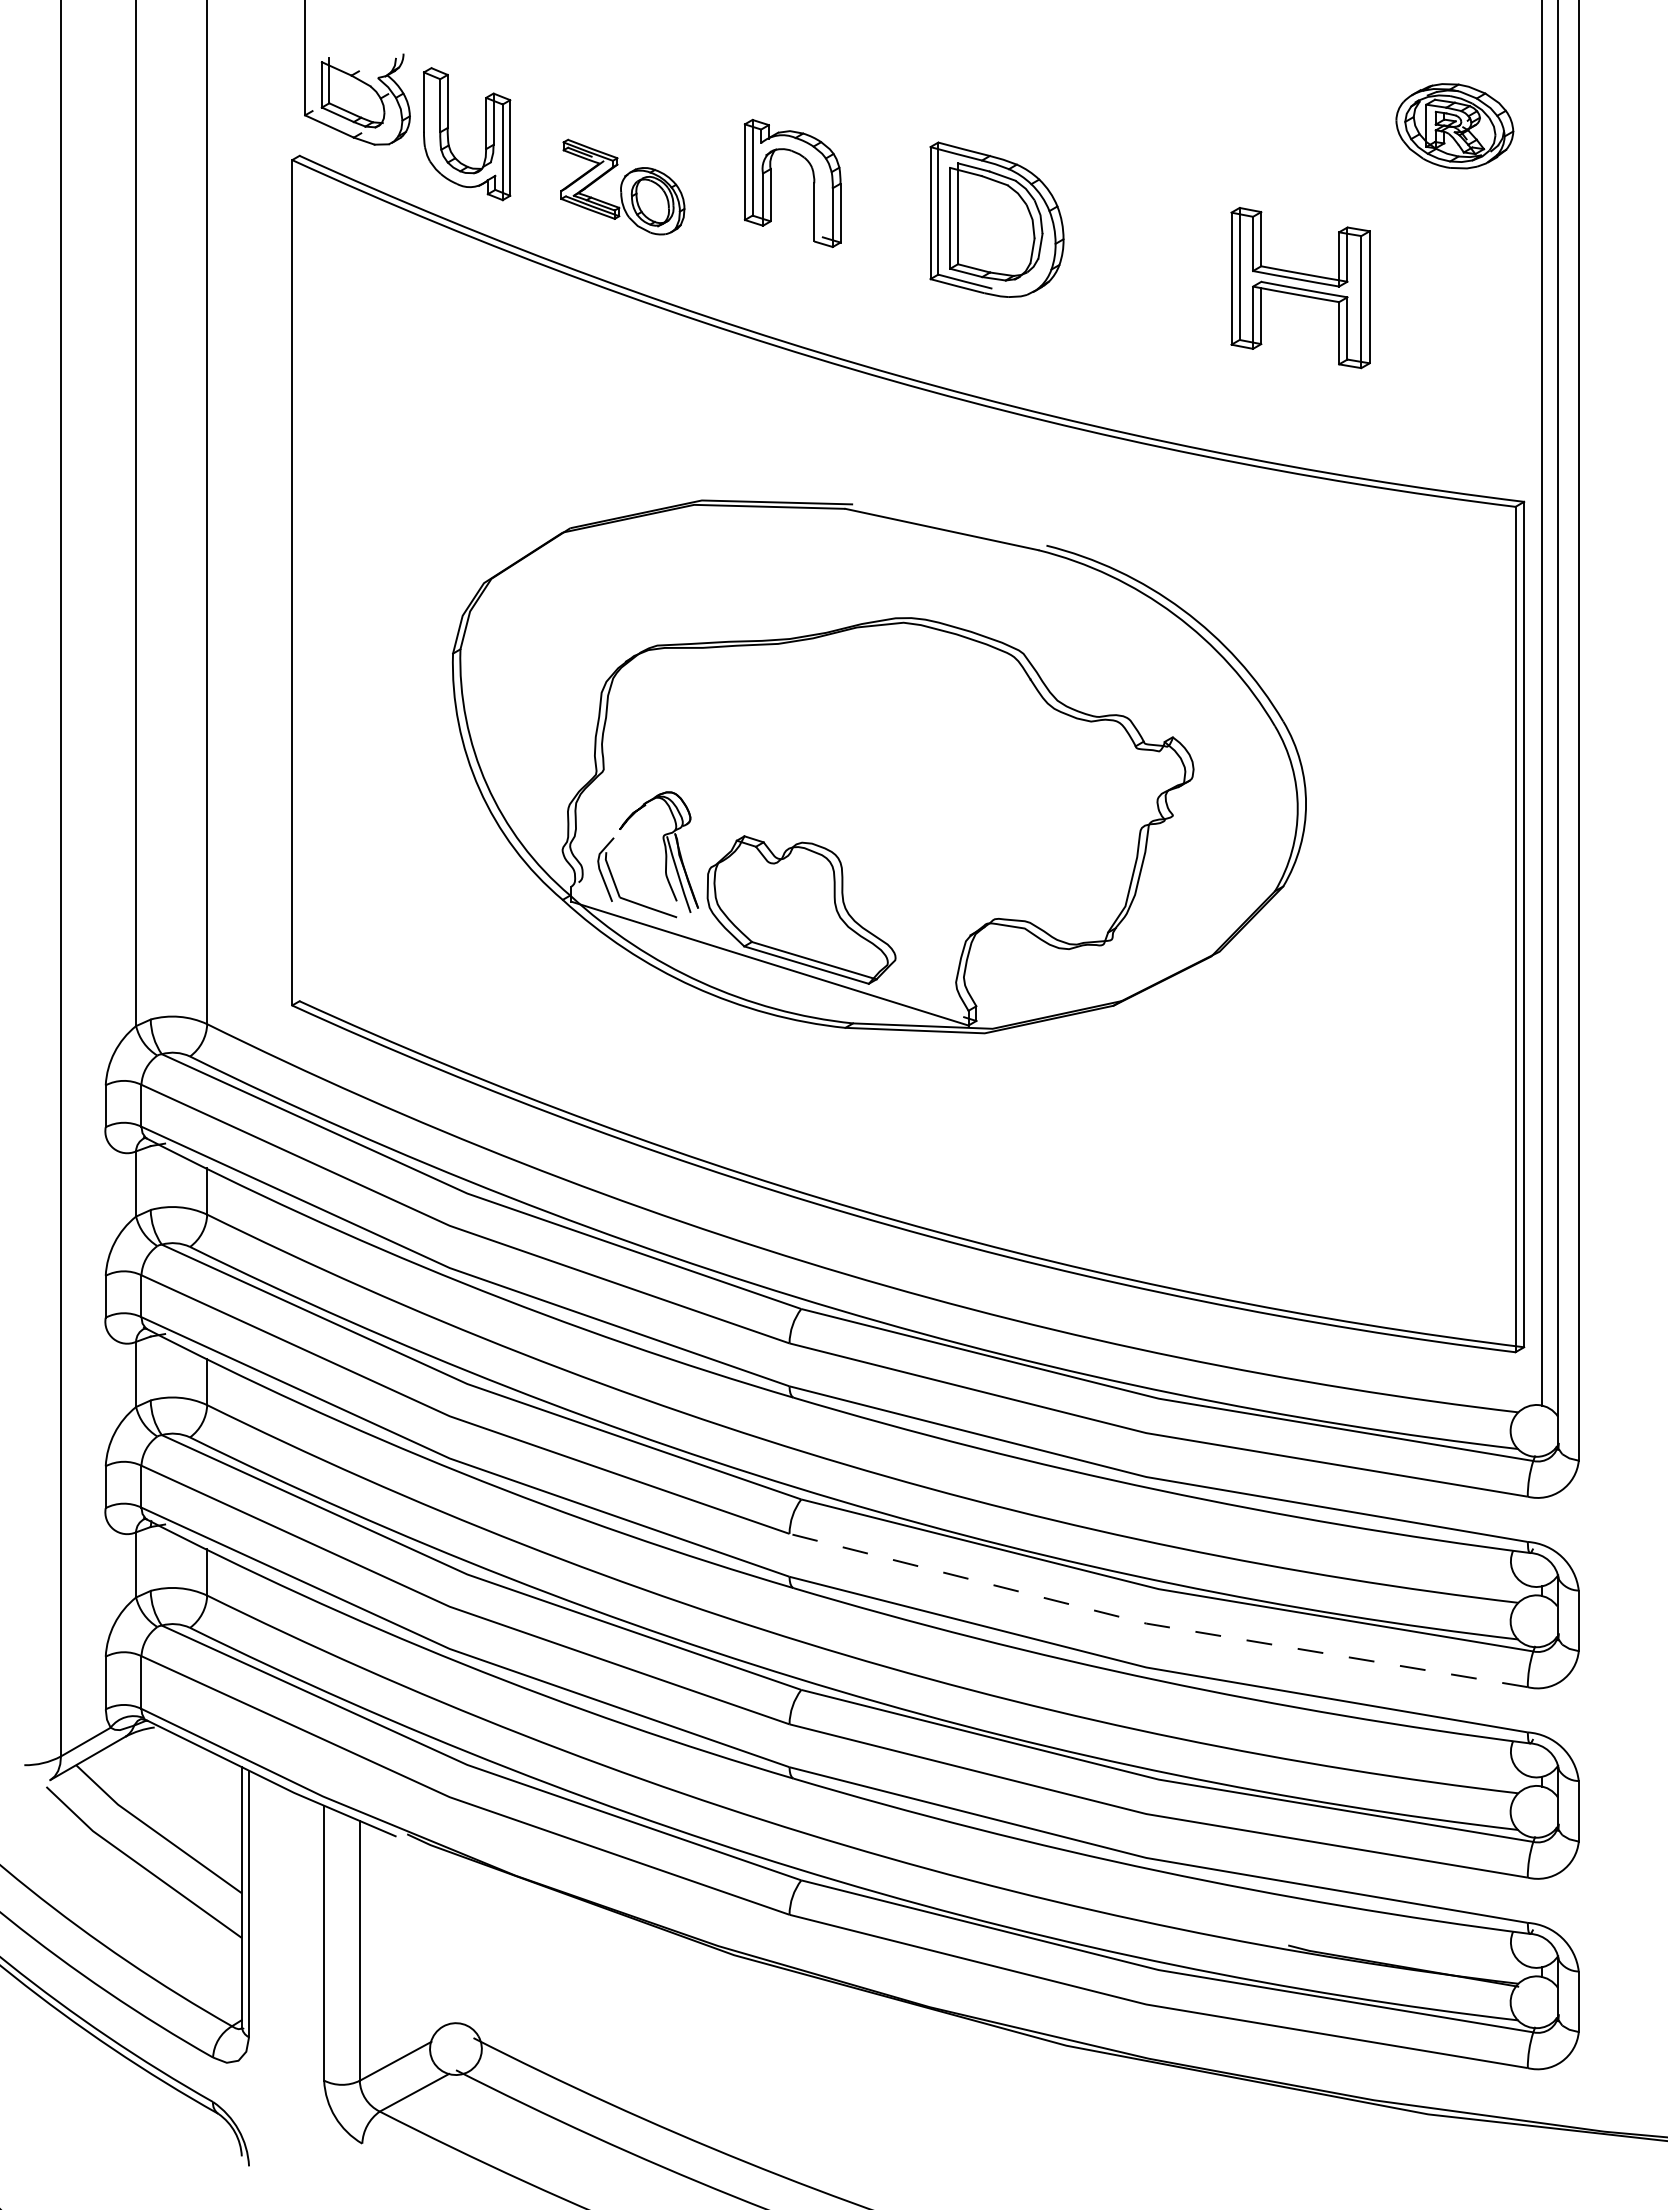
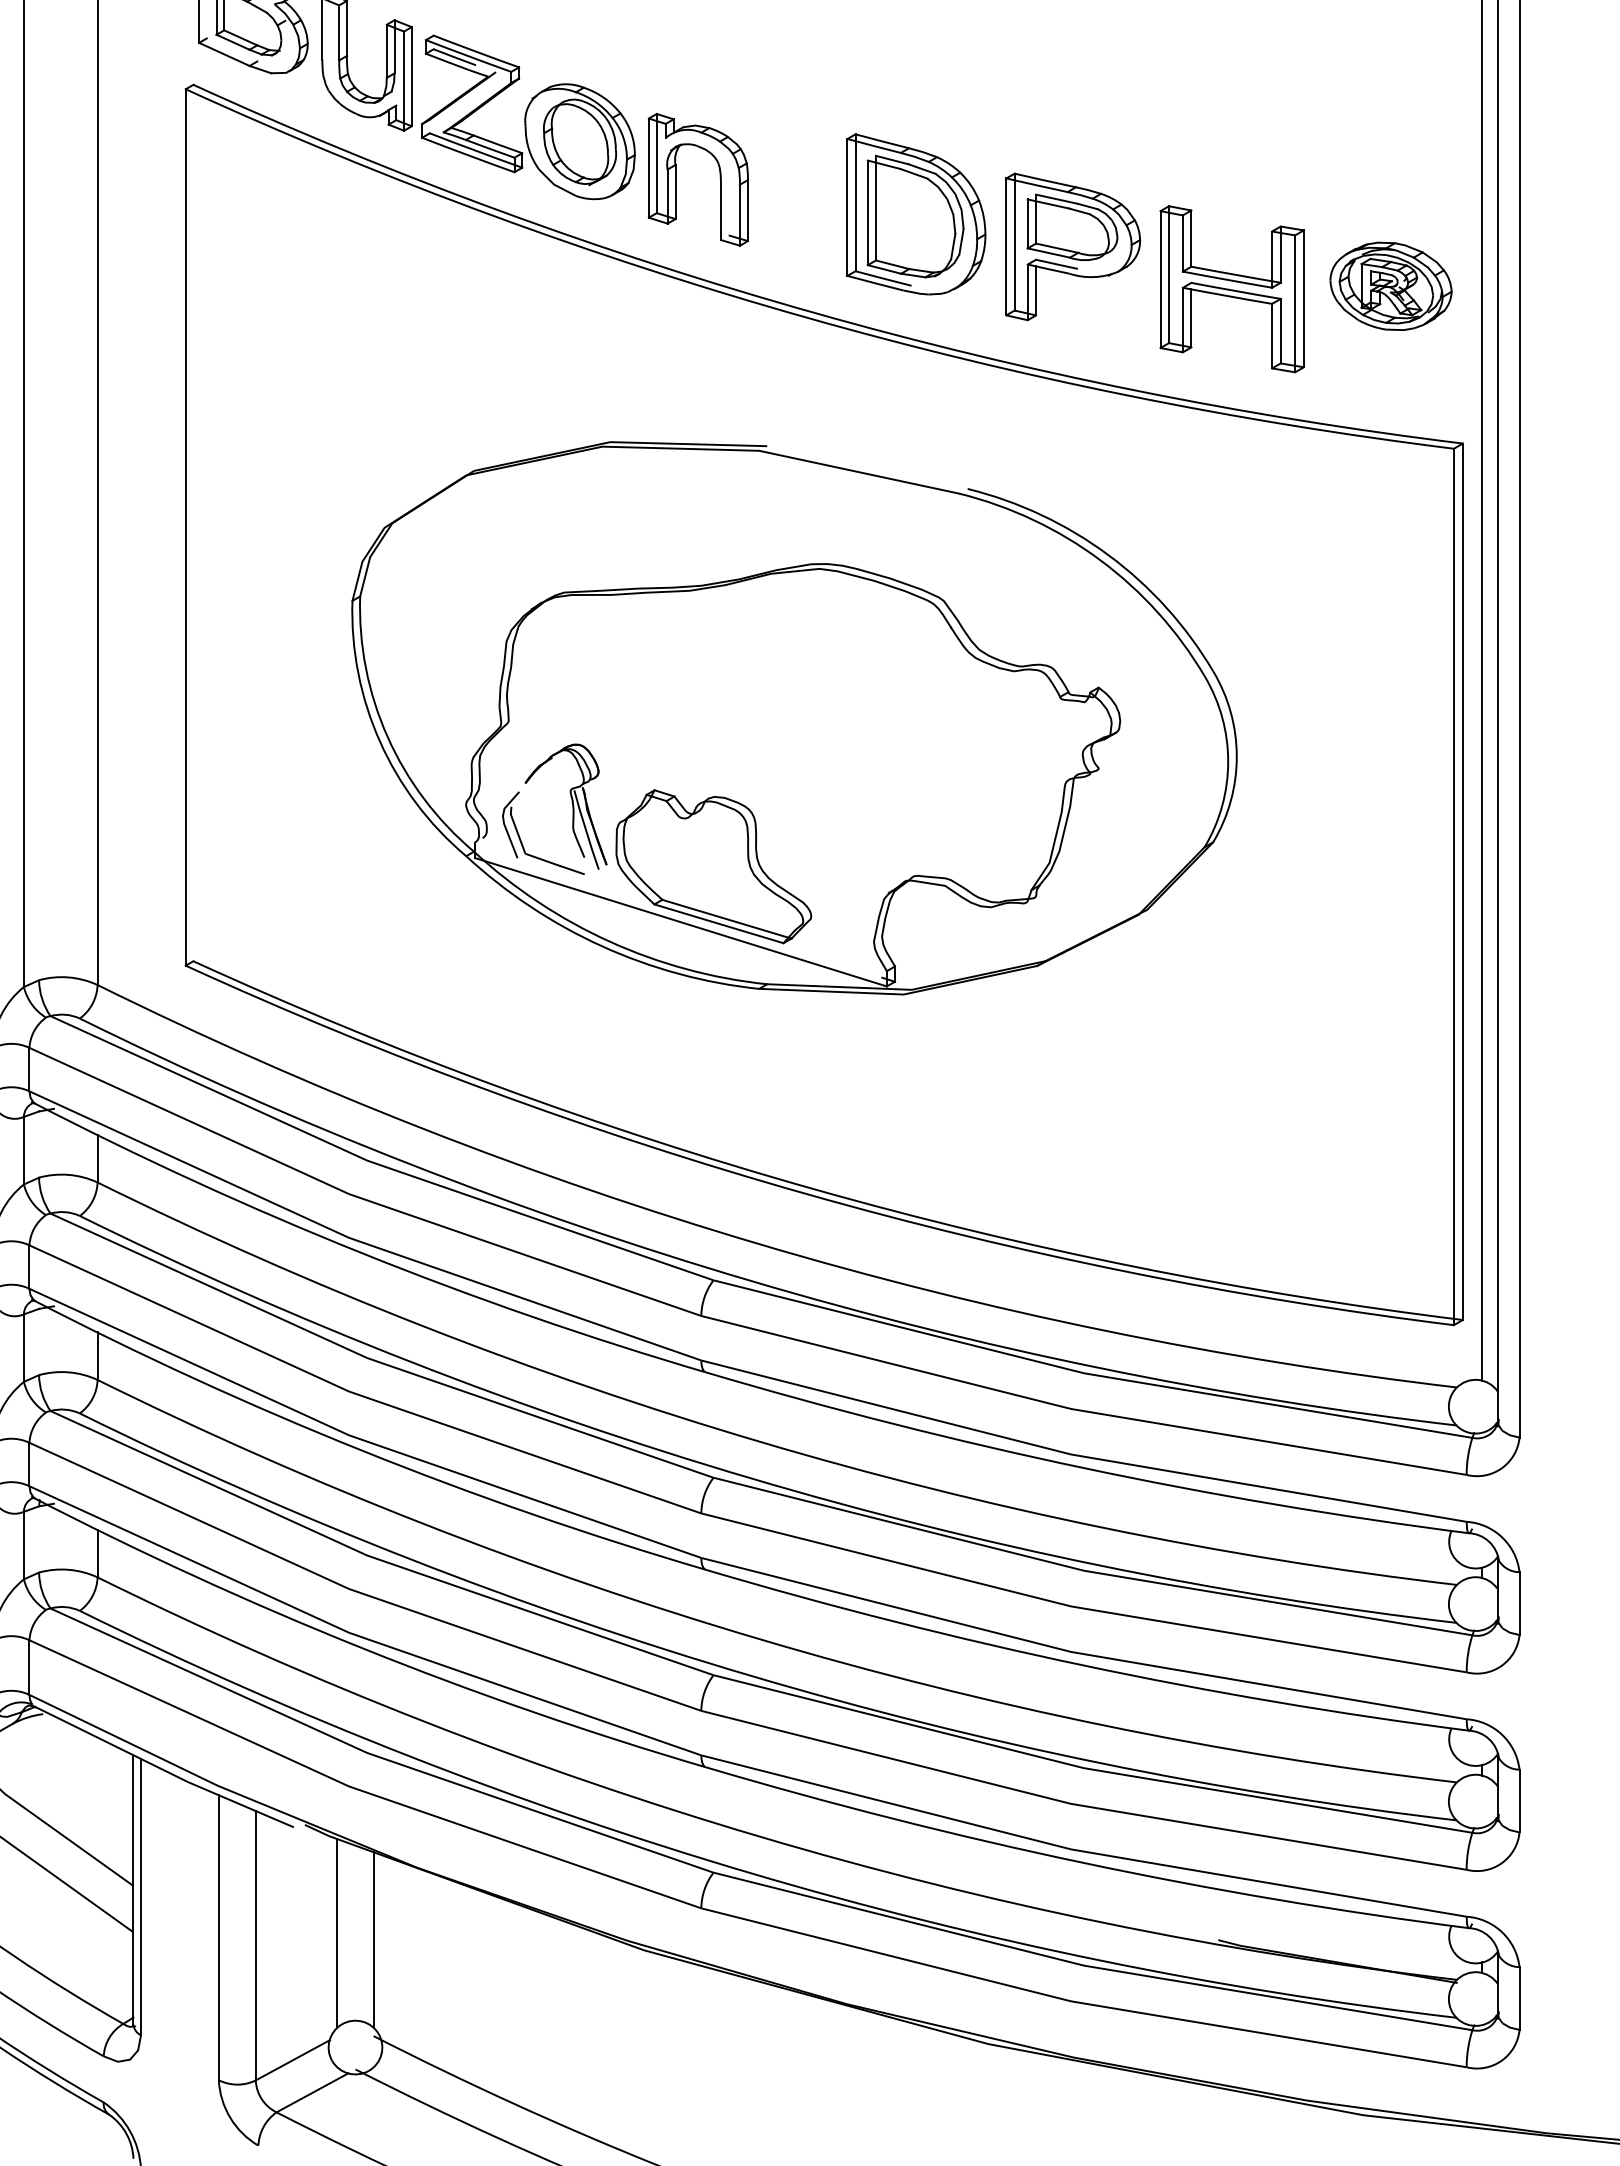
part: (1454, 126) -> (1390, 286), moved
part: (771, 183) -> (676, 179), moved
part: (622, 186) -> (528, 116), size x1.67
part: (996, 219) -> (915, 214), moved
part: (1300, 288) -> (1232, 289), moved
part: (1147, 311) -> (1072, 246), added
line: (1155, 1625) -> (1080, 1608), dashed -> solid
line: (438, 1938) -> (337, 1932), added
line: (473, 1945) -> (373, 1940), added

